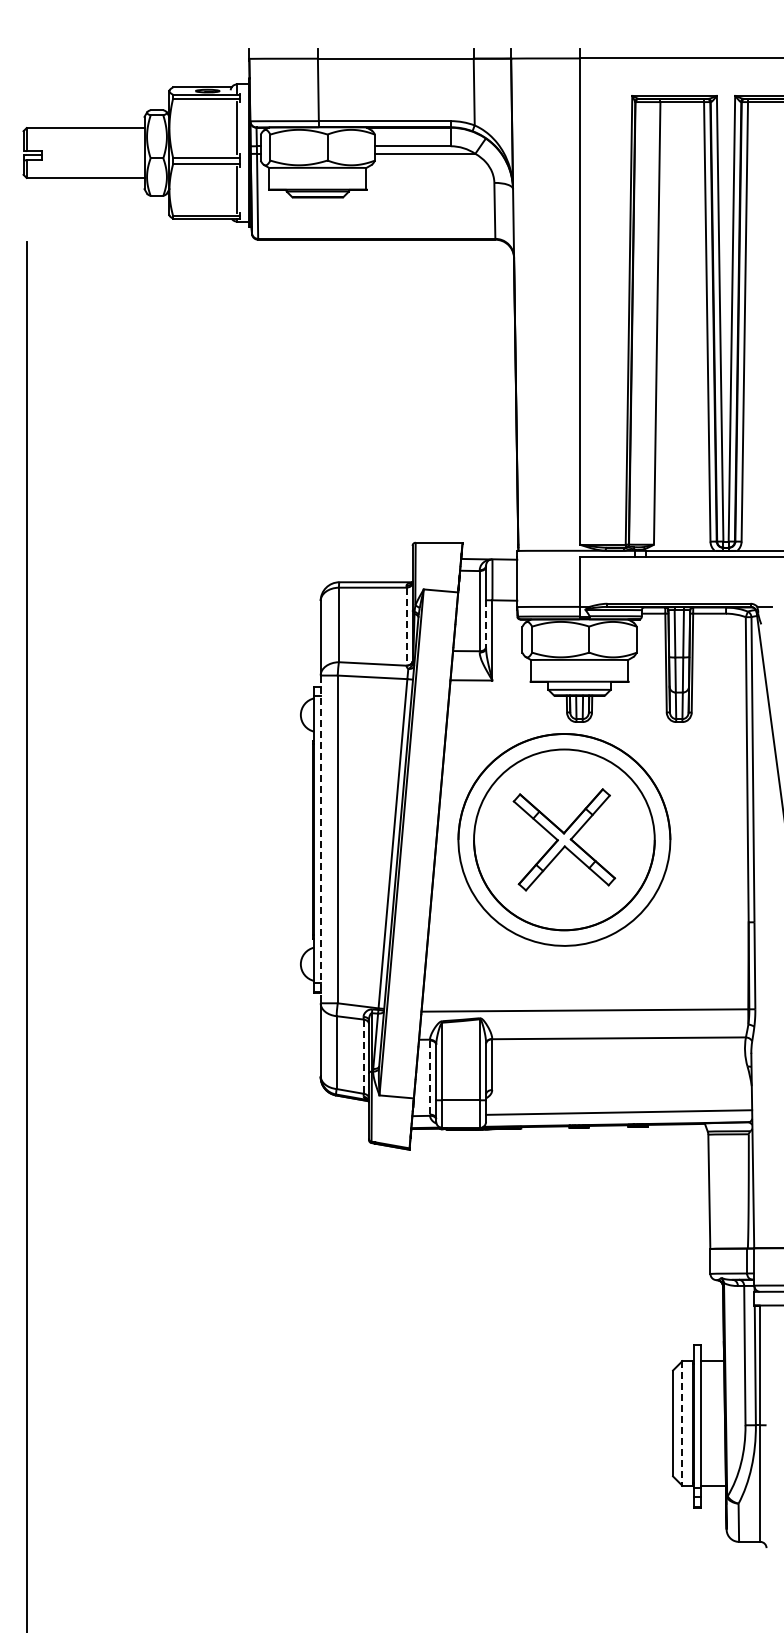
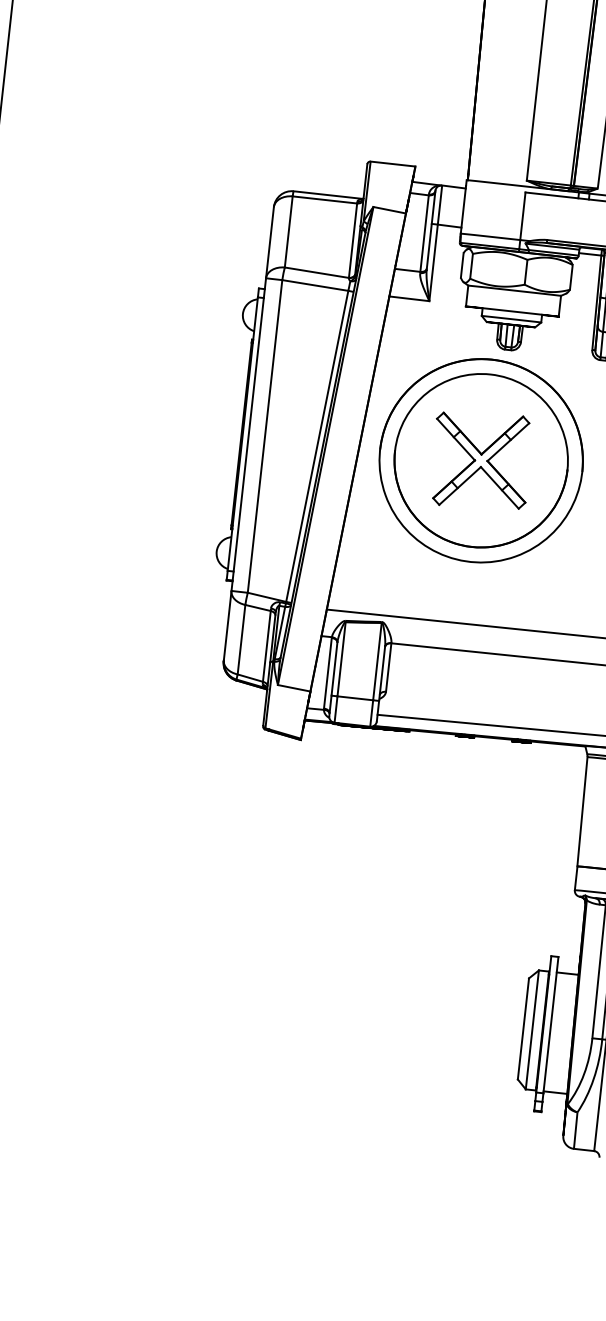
line: (486, 624) -> (429, 247), dashed -> solid
line: (406, 627) -> (352, 241), dashed -> solid
line: (320, 839) -> (248, 434), dashed -> solid
line: (363, 1057) -> (266, 647), dashed -> solid
line: (429, 1078) -> (327, 674), dashed -> solid
line: (682, 1423) -> (532, 1029), dashed -> solid

